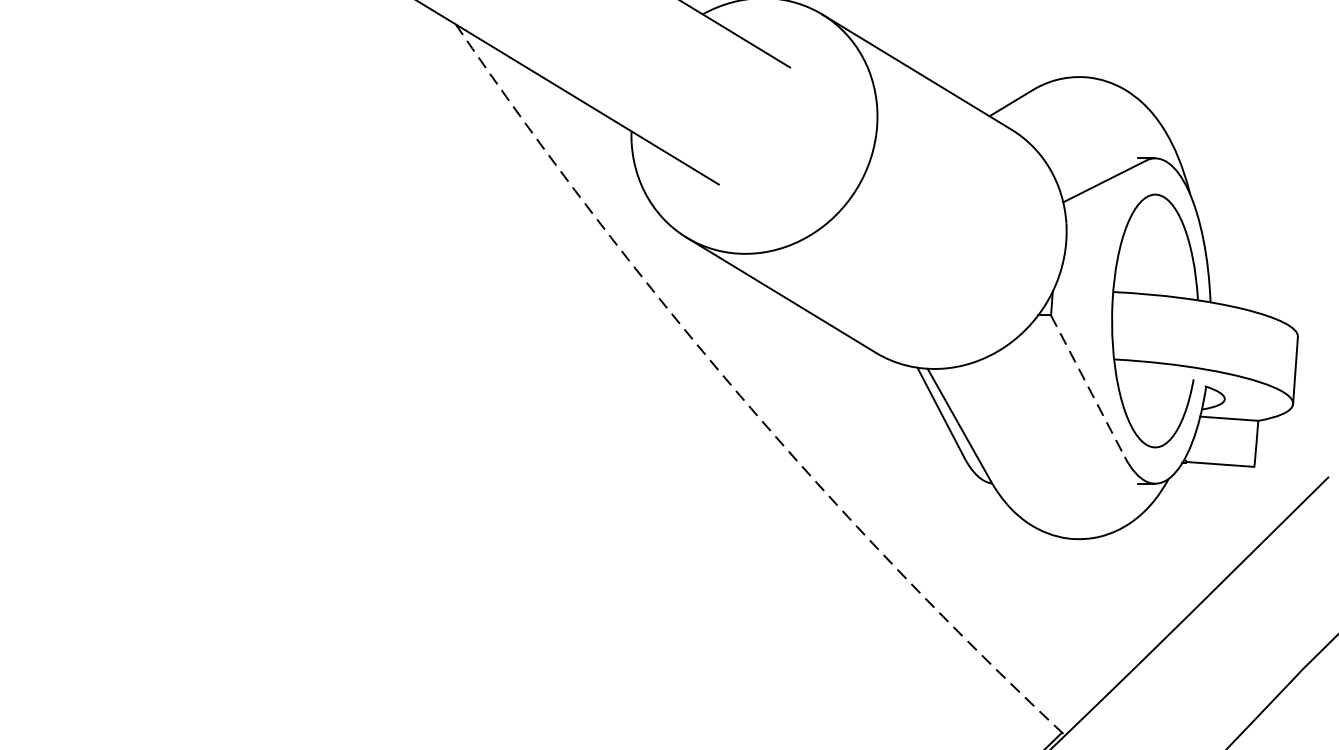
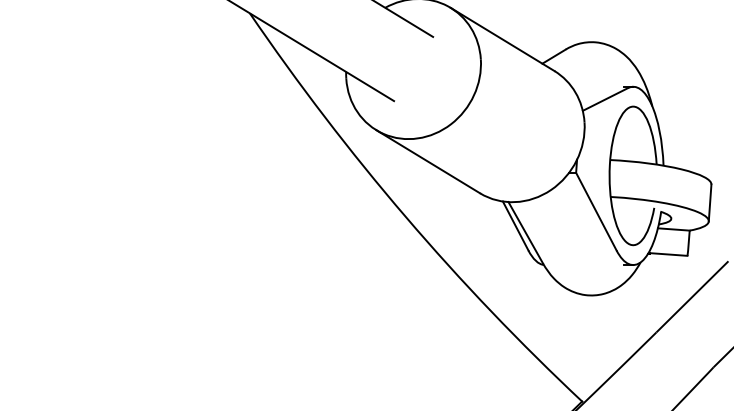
line: (1088, 385) -> (596, 211), dashed -> solid
arc: (739, 395) -> (405, 216), dashed -> solid

